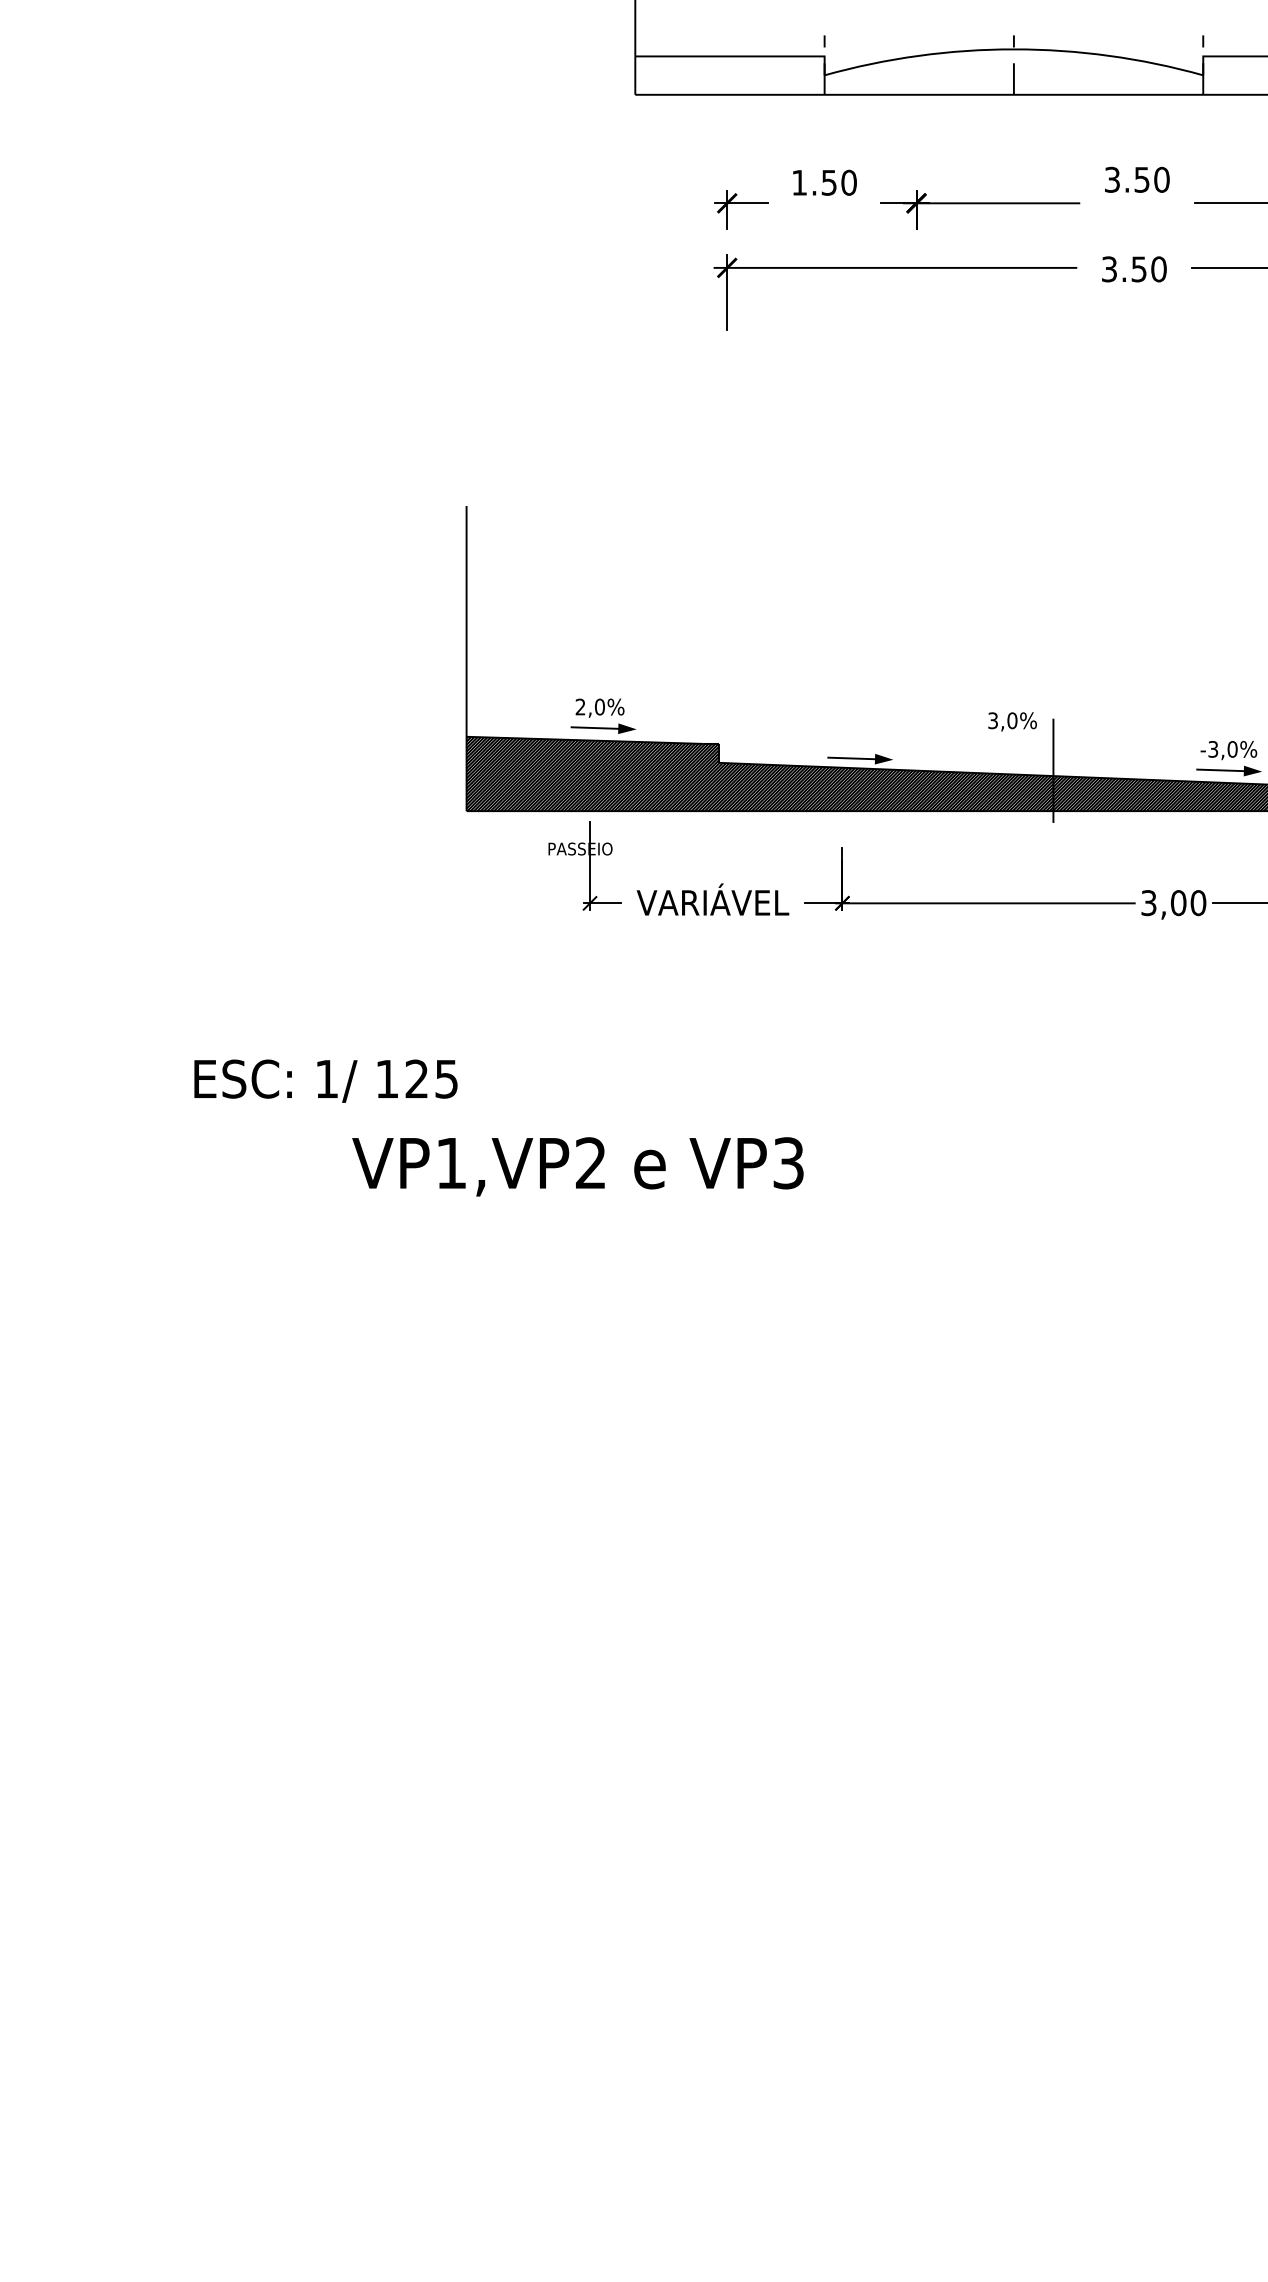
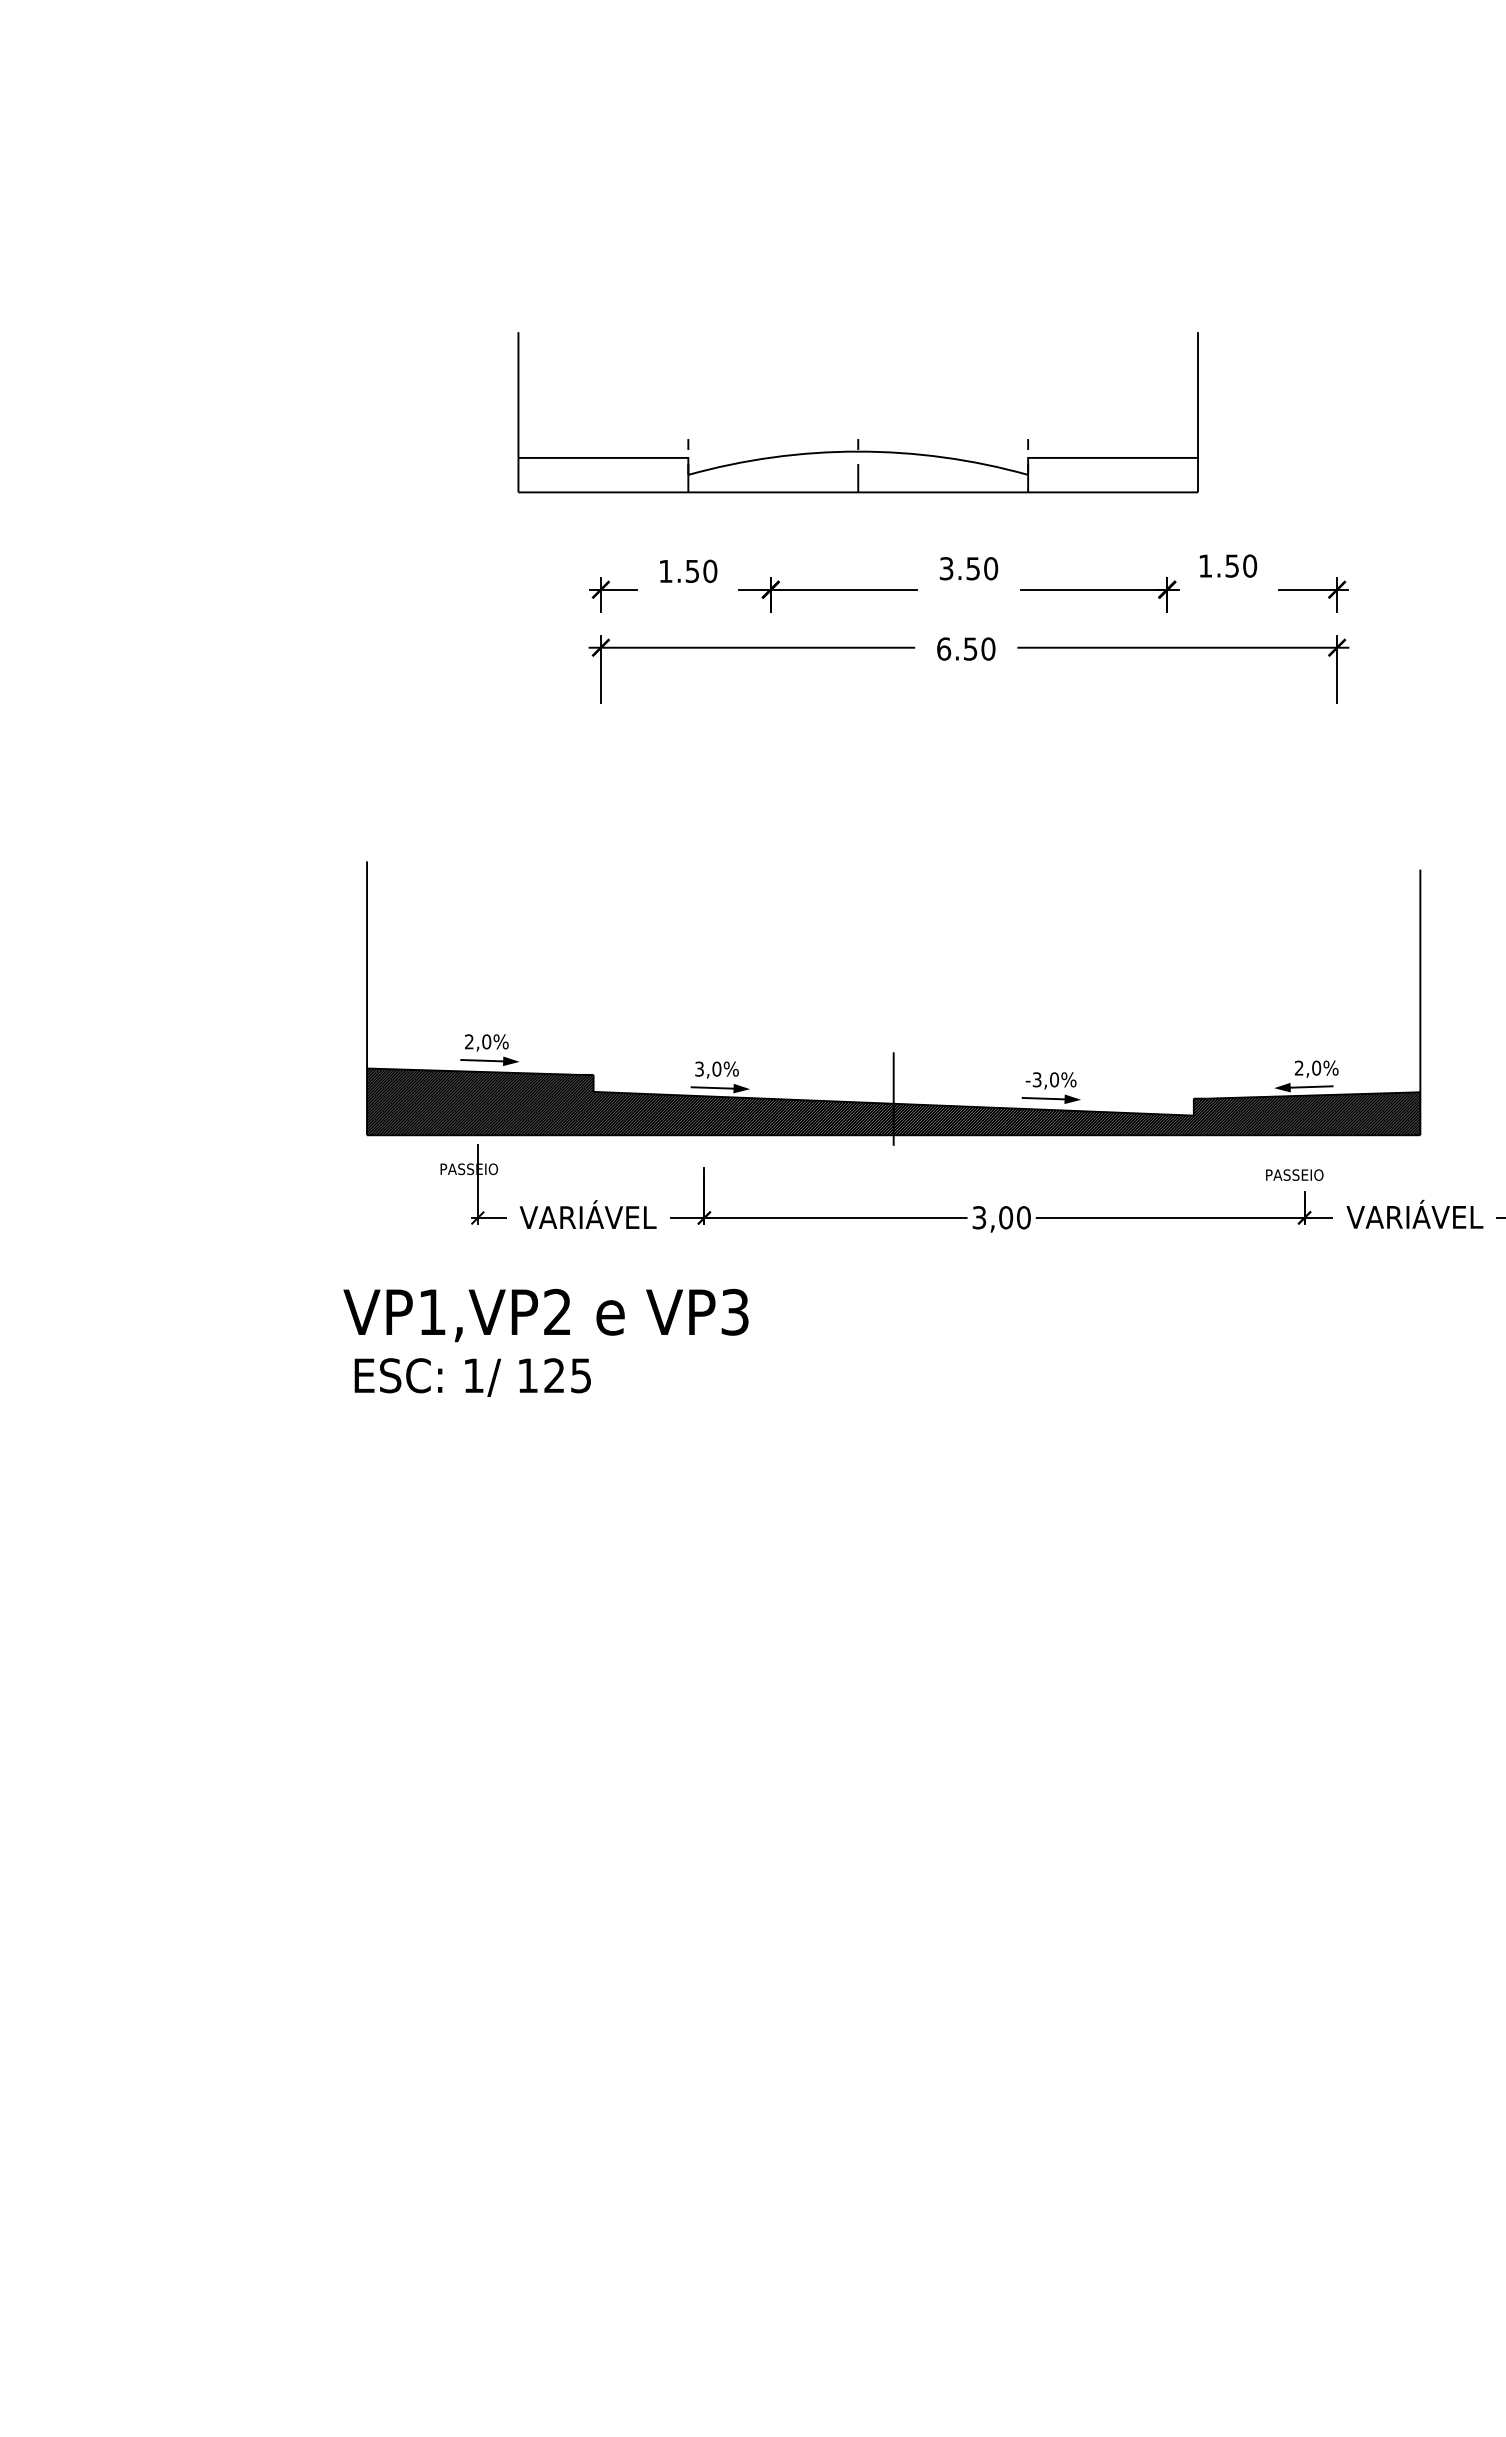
text: (1110, 268) -> (944, 648), 3.50 -> 6.50
text: (1011, 721) -> (716, 1069), moved
text: (325, 1081) -> (472, 1377), moved
text: (577, 1166) -> (545, 1315), moved

